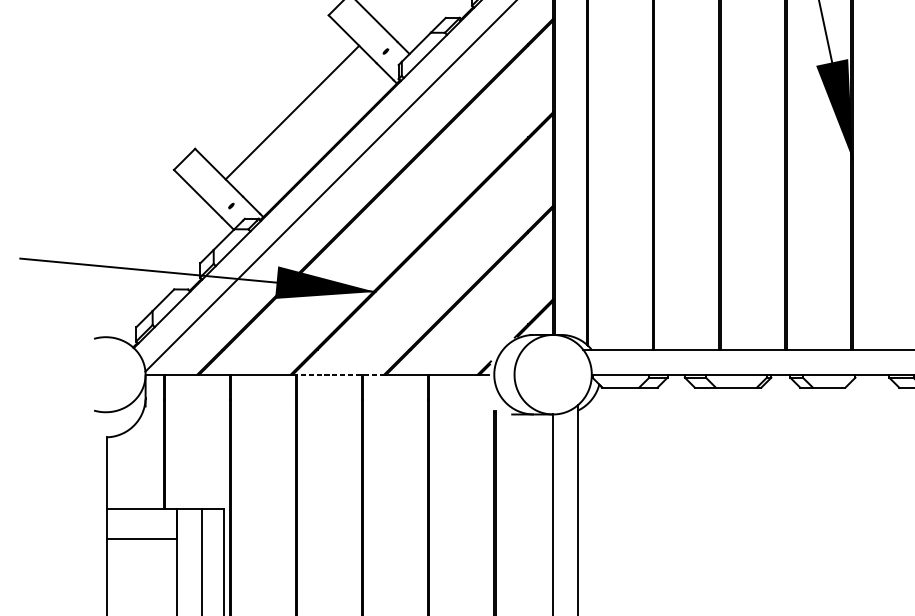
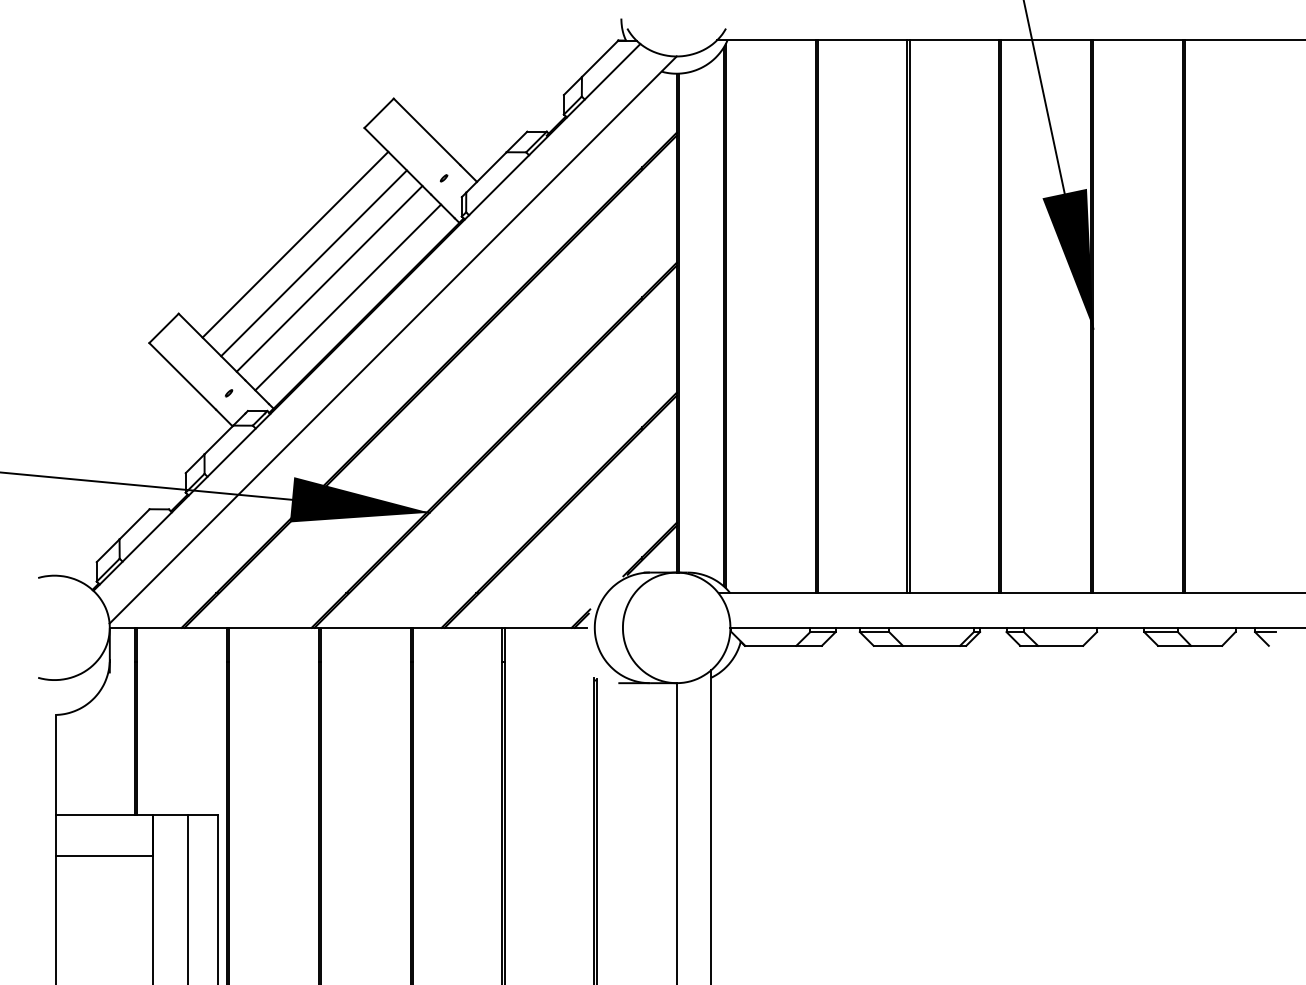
line: (279, 99) -> (295, 244), added
line: (303, 123) -> (329, 278), added
line: (317, 137) -> (348, 297), added
line: (338, 374) -> (378, 627), dashed -> solid

